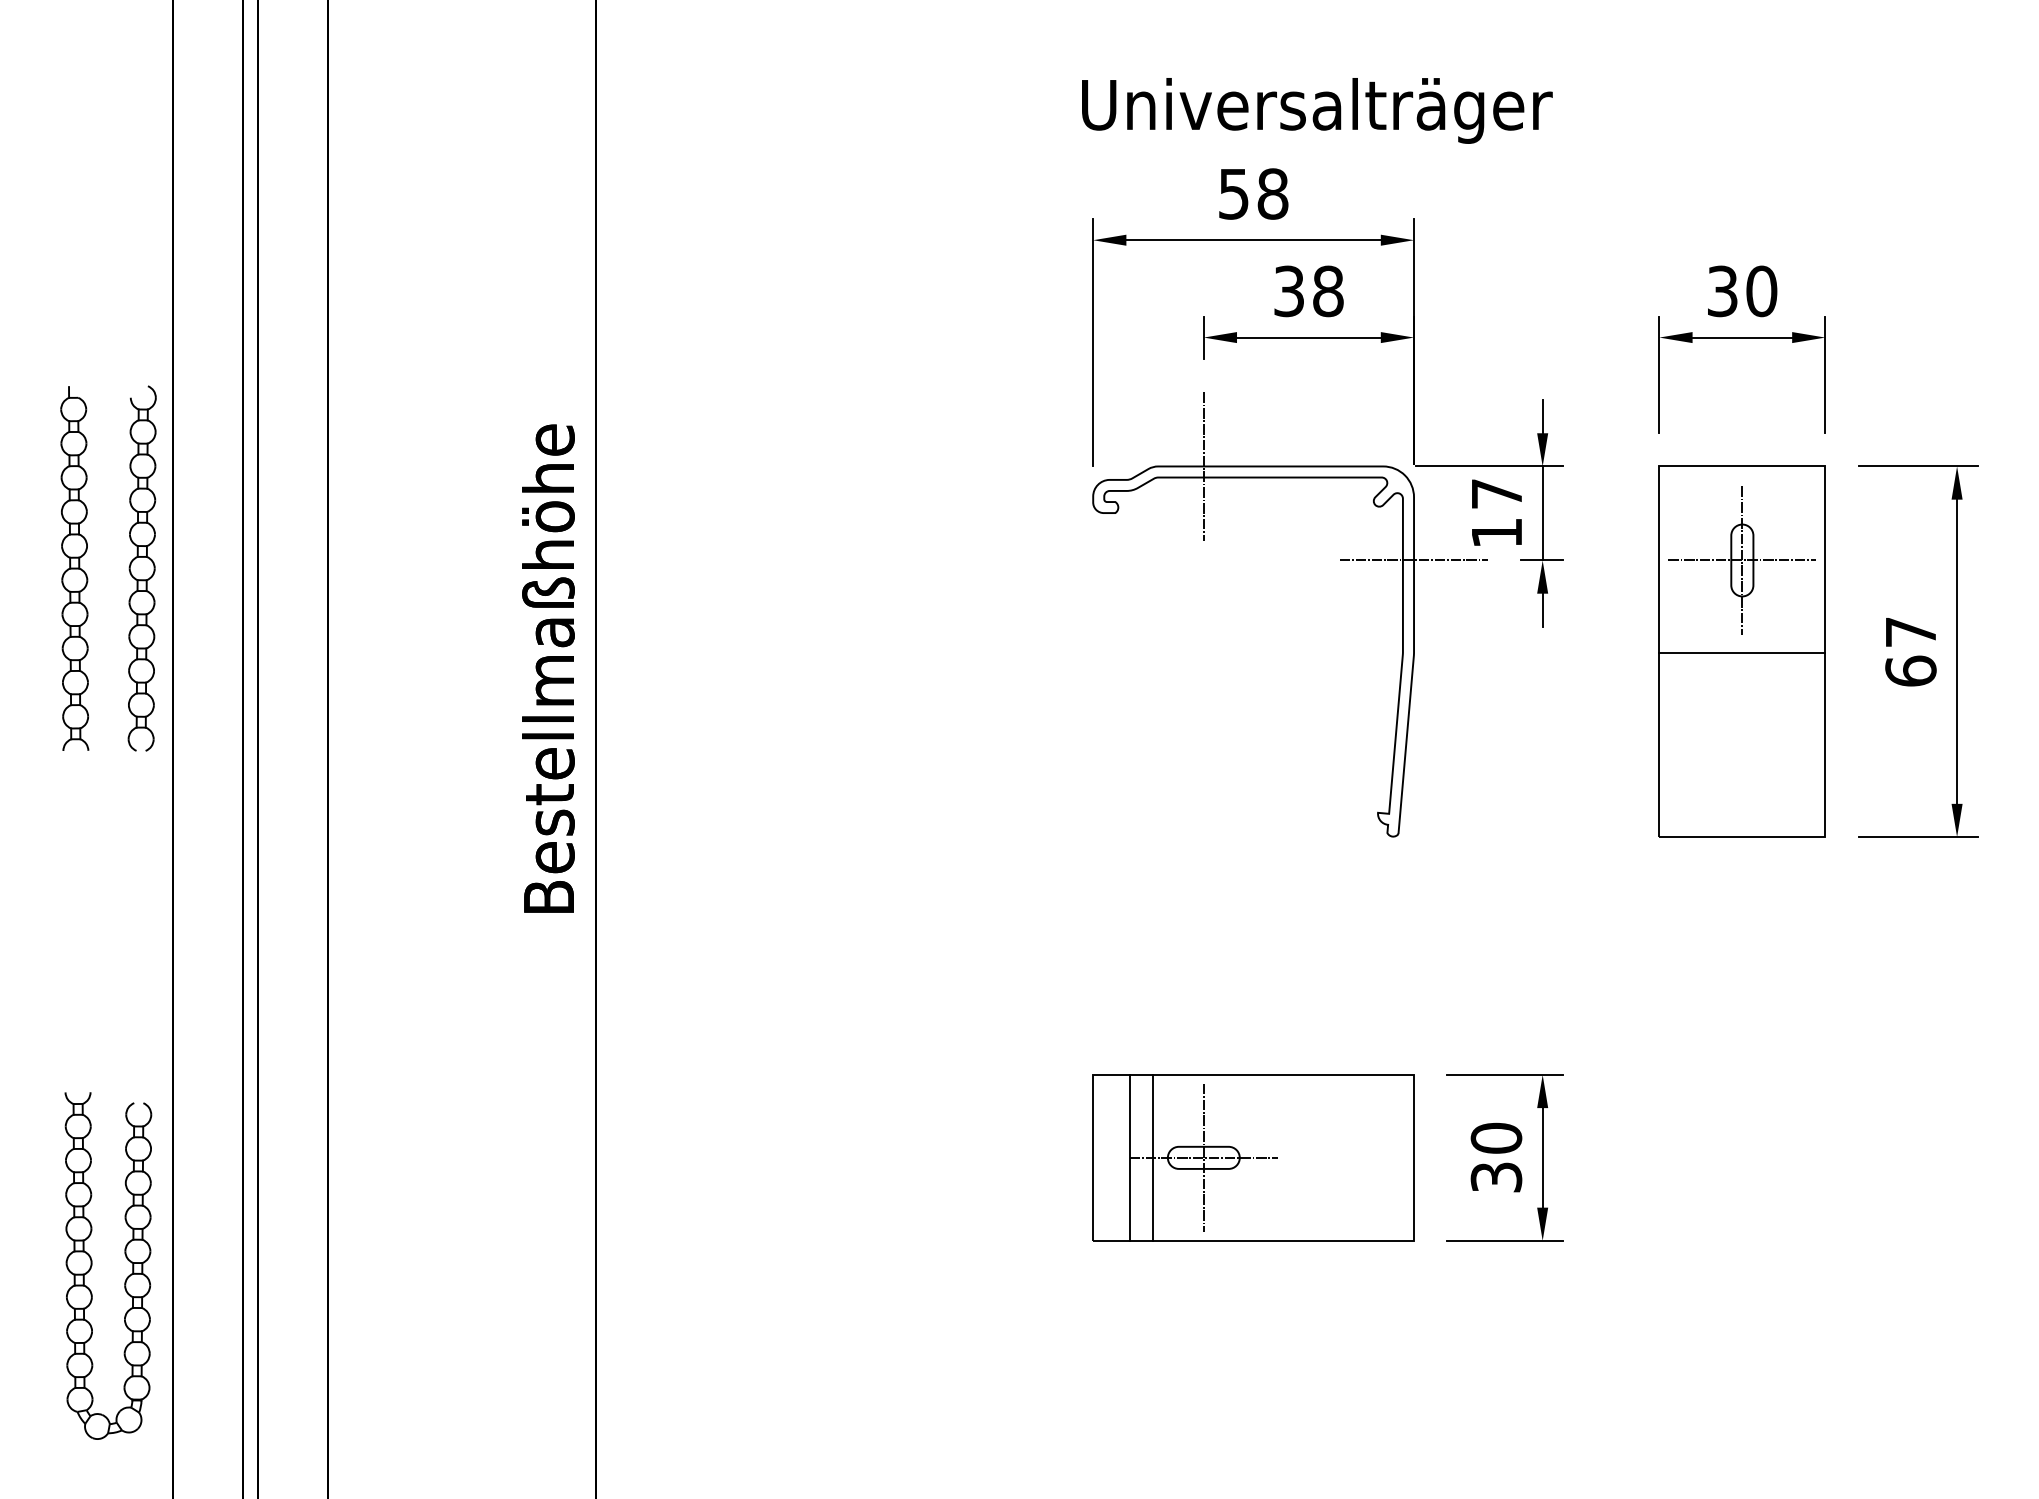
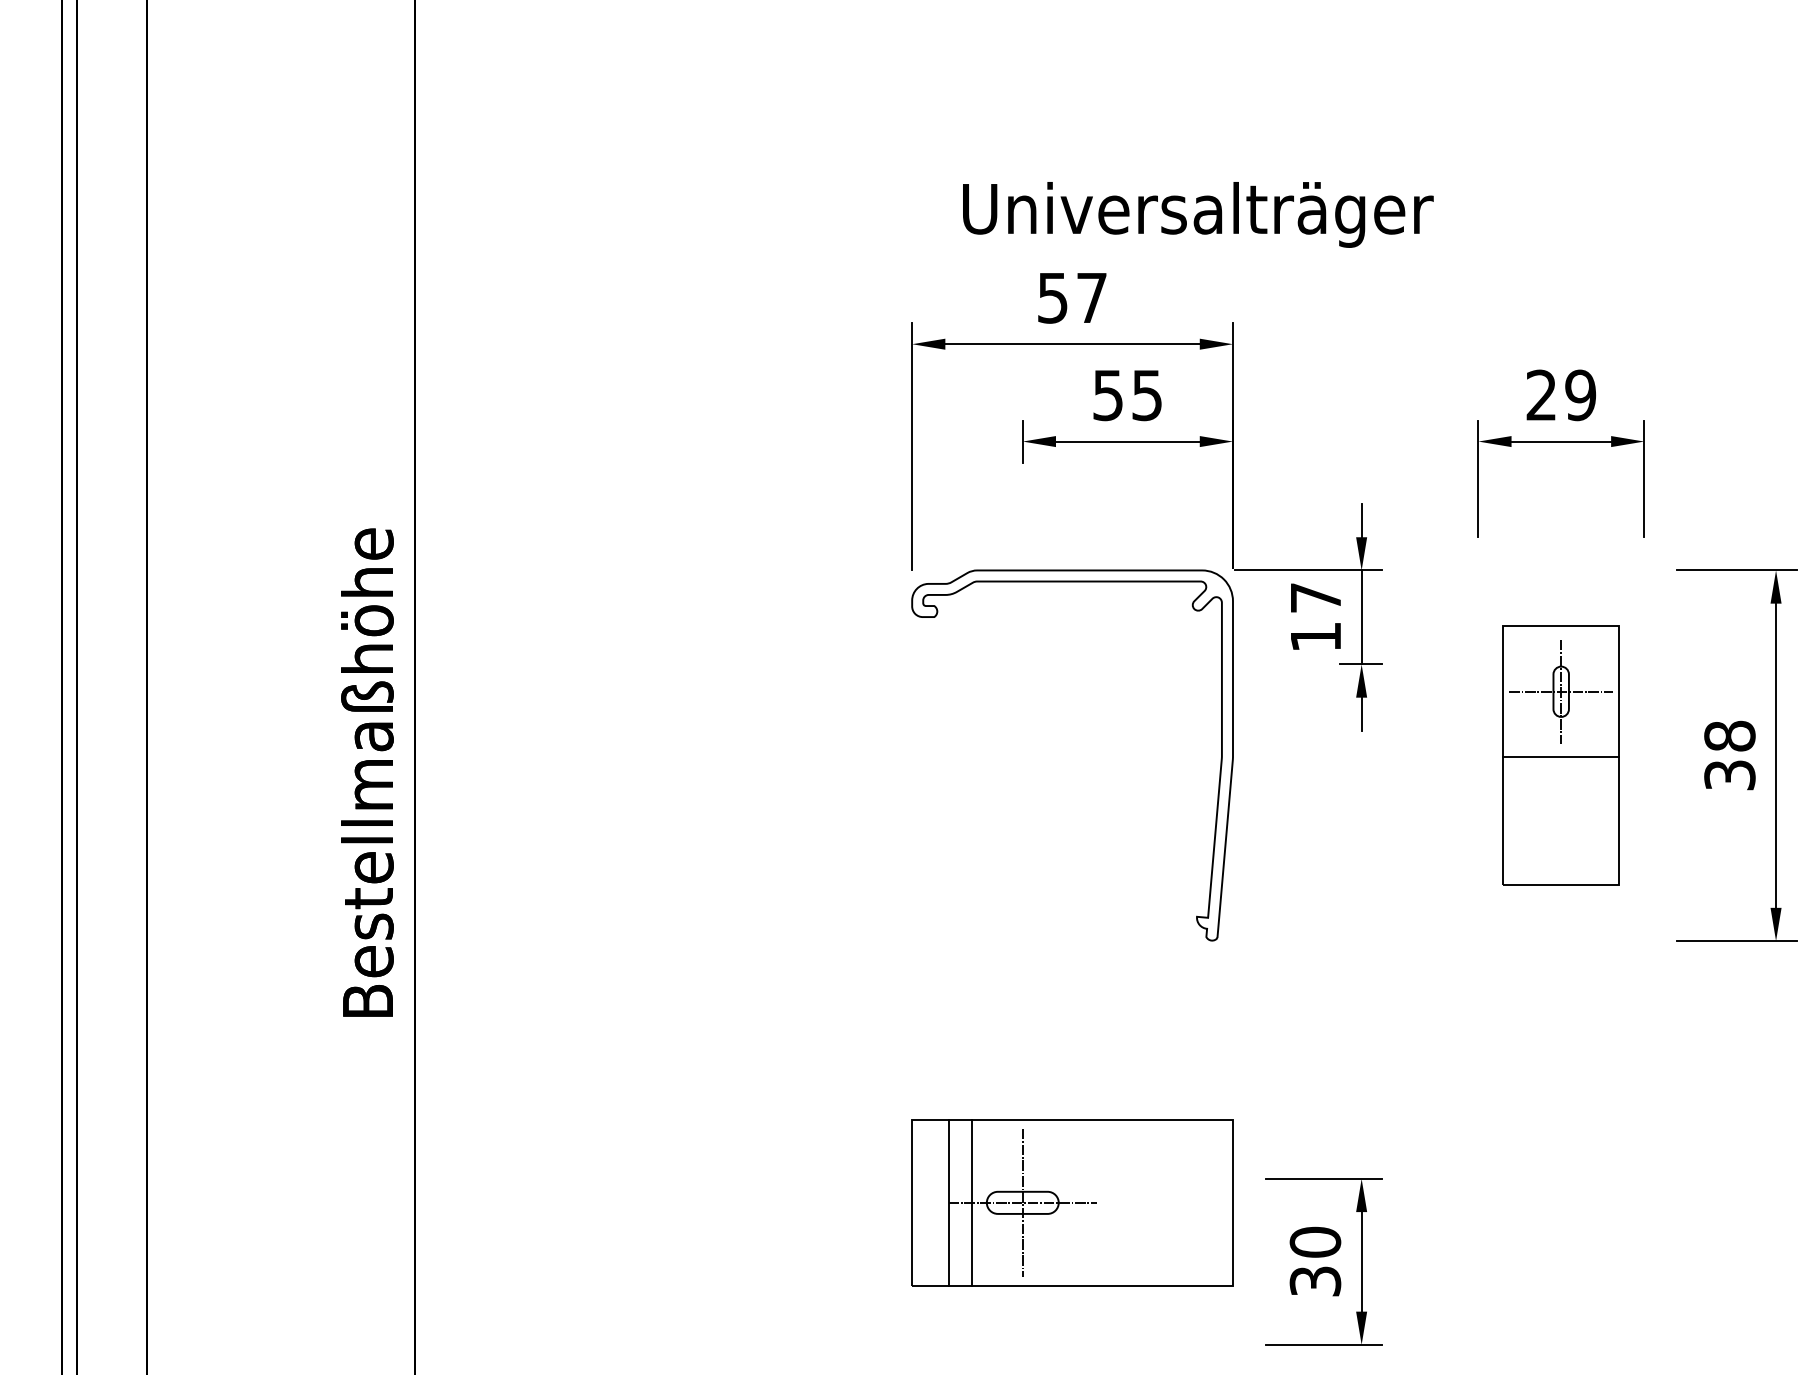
text: (1317, 110) -> (1198, 214), moved
text: (1272, 193) -> (1091, 297), 58 -> 57
text: (1309, 291) -> (1128, 395), 38 -> 55
text: (1742, 291) -> (1561, 395), 30 -> 29
line: (1203, 466) -> (1022, 570), removed
line: (1413, 560) -> (1232, 664), removed
part: (1741, 651) -> (1560, 755), size x0.7
text: (1910, 651) -> (1729, 755), 67 -> 38
part: (1253, 1157) -> (1072, 1202), moved

